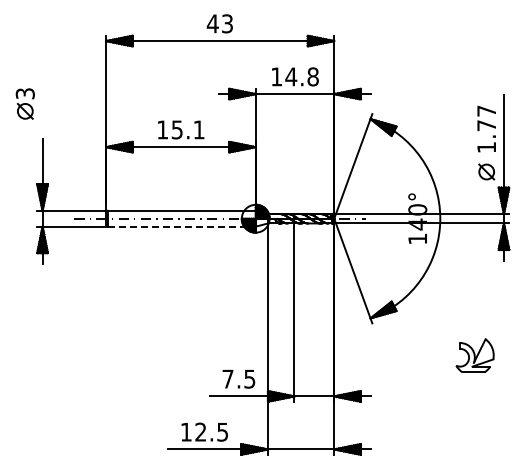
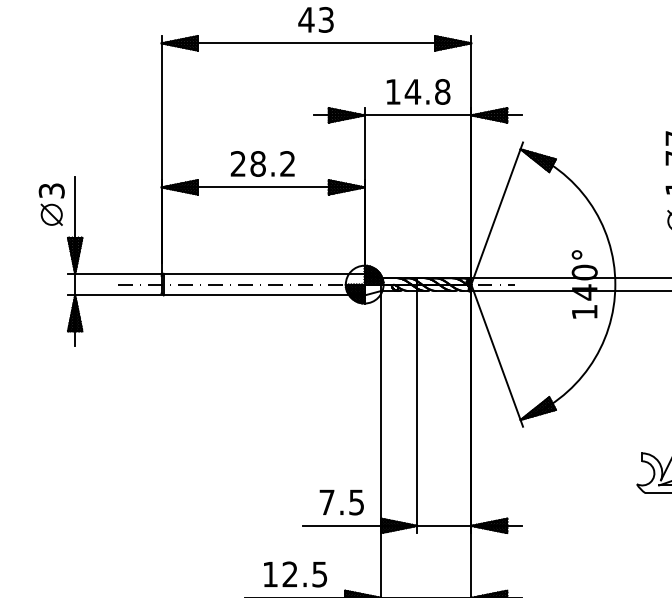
part: (24, 103) -> (50, 204), moved
text: (180, 129) -> (262, 163), 15.1 -> 28.2
line: (181, 226) -> (263, 295), dashed -> solid

